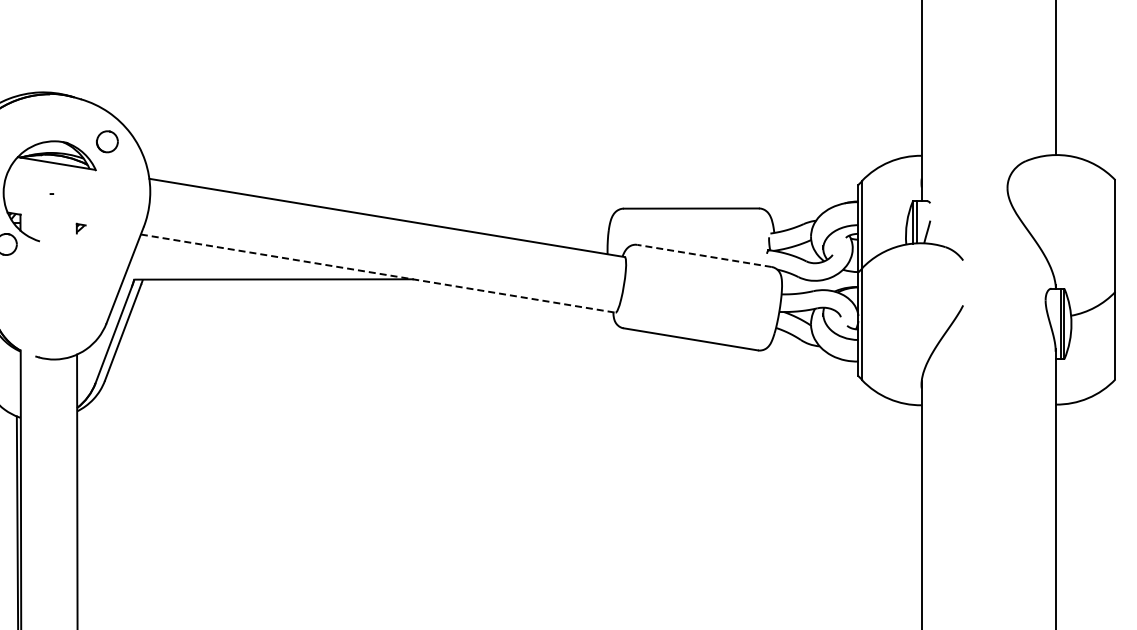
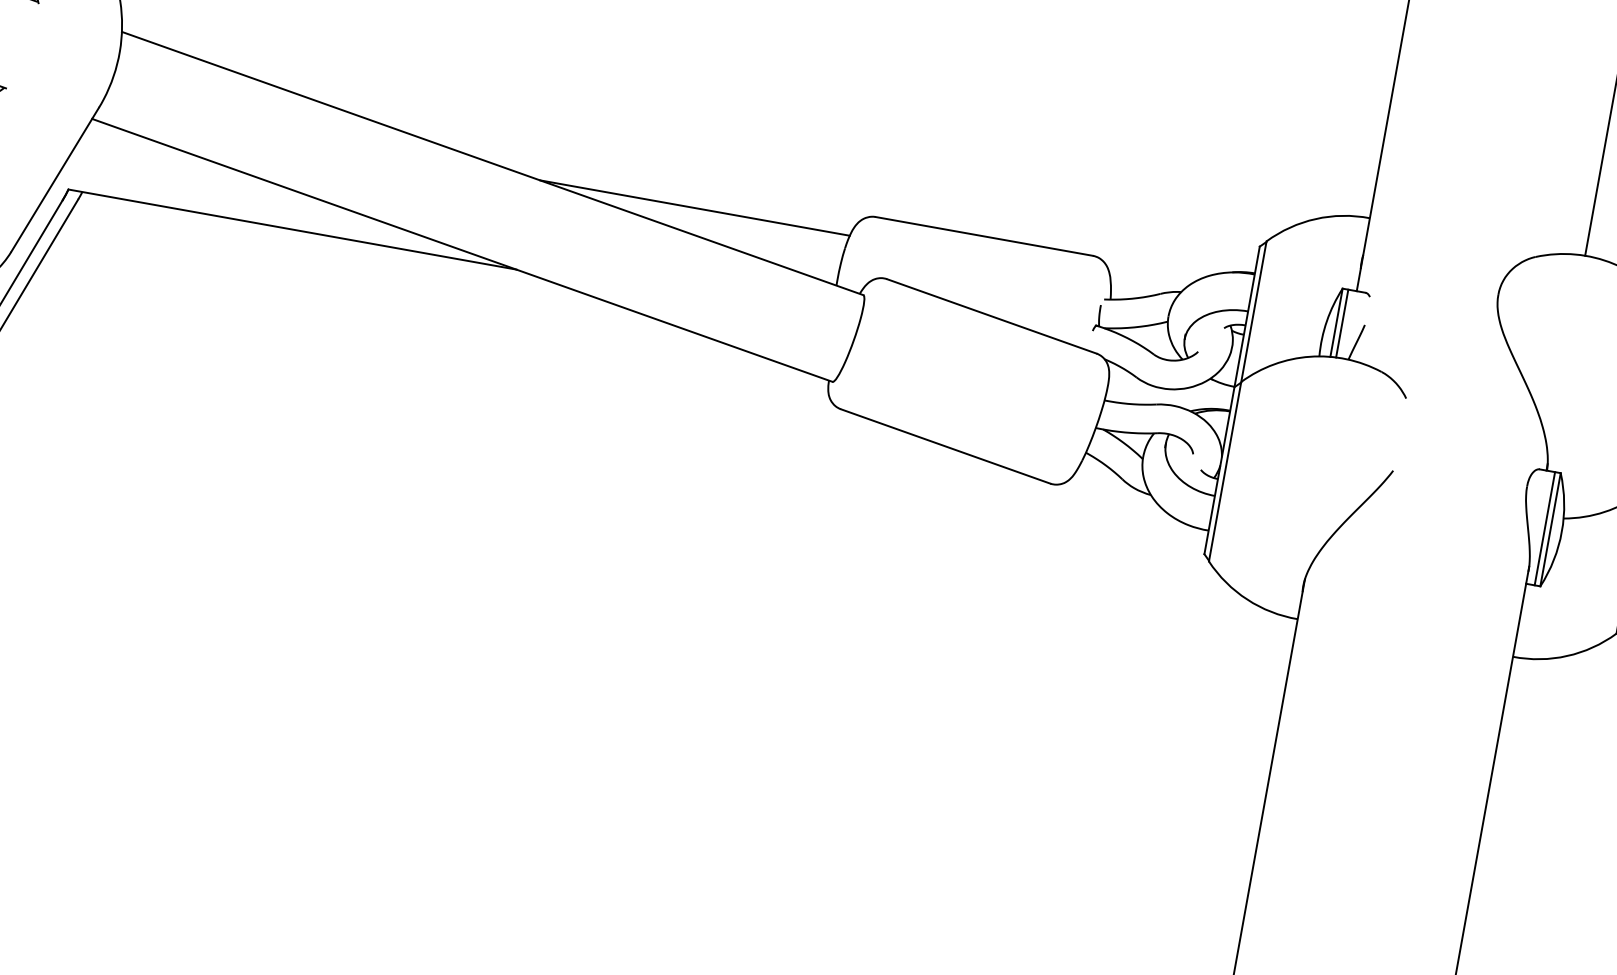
line: (513, 222) -> (694, 207), added
line: (704, 255) -> (991, 315), dashed -> solid
line: (378, 273) -> (462, 250), dashed -> solid

